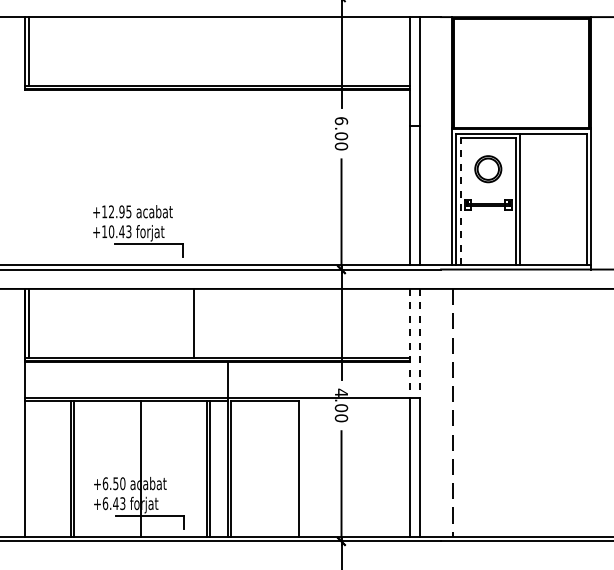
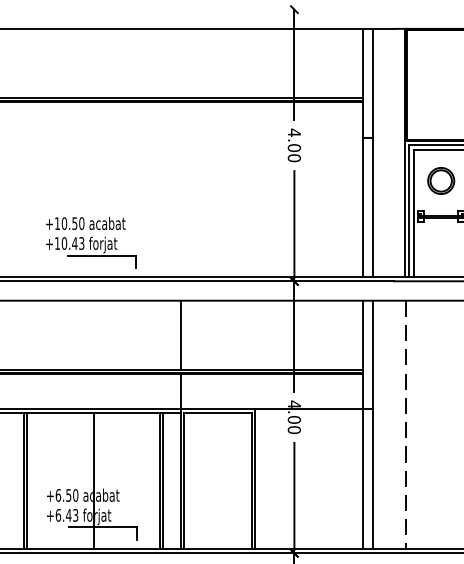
text: (341, 120) -> (294, 132), 6.00 -> 4.00
line: (460, 201) -> (413, 213), dashed -> solid
text: (119, 211) -> (72, 223), +12.95 -> +10.50
line: (194, 322) -> (181, 334), moved
line: (410, 343) -> (363, 355), dashed -> solid
line: (420, 343) -> (373, 355), dashed -> solid
line: (302, 466) -> (255, 478), added

